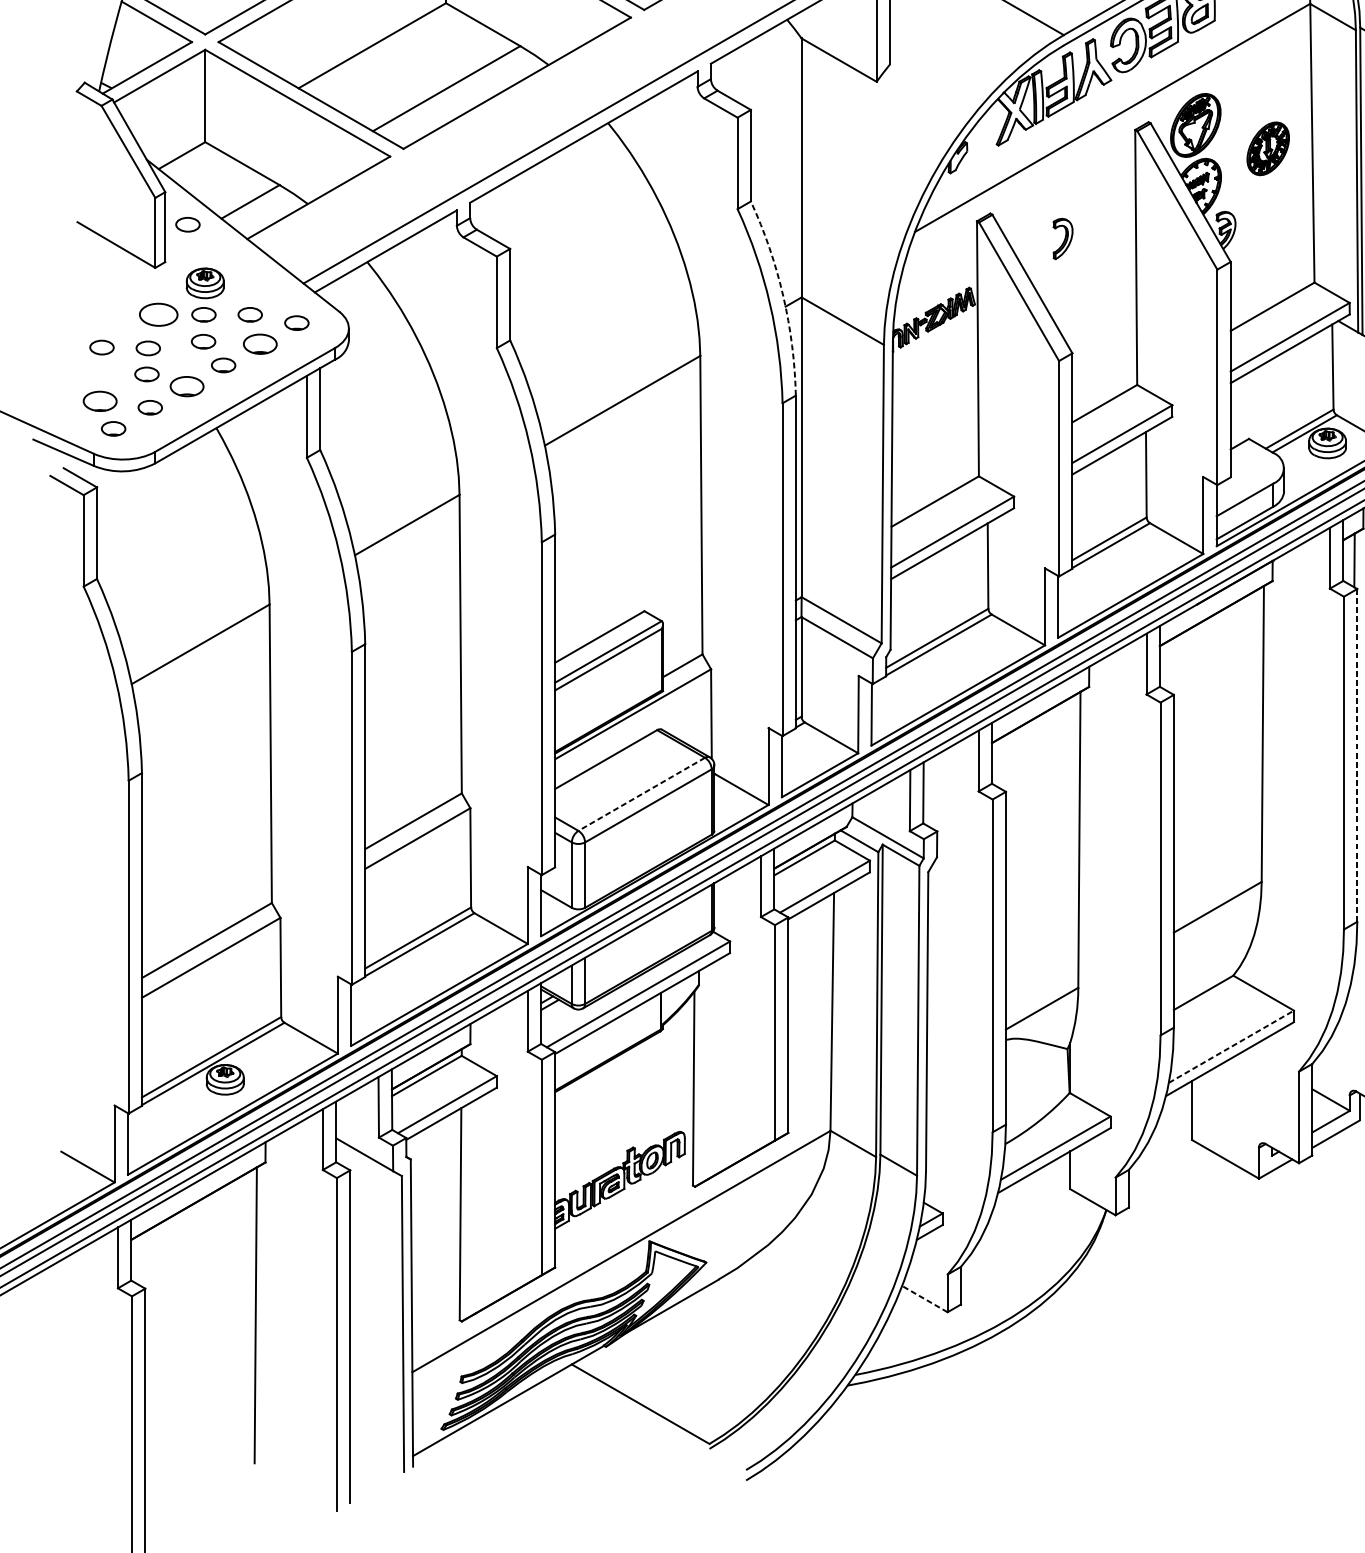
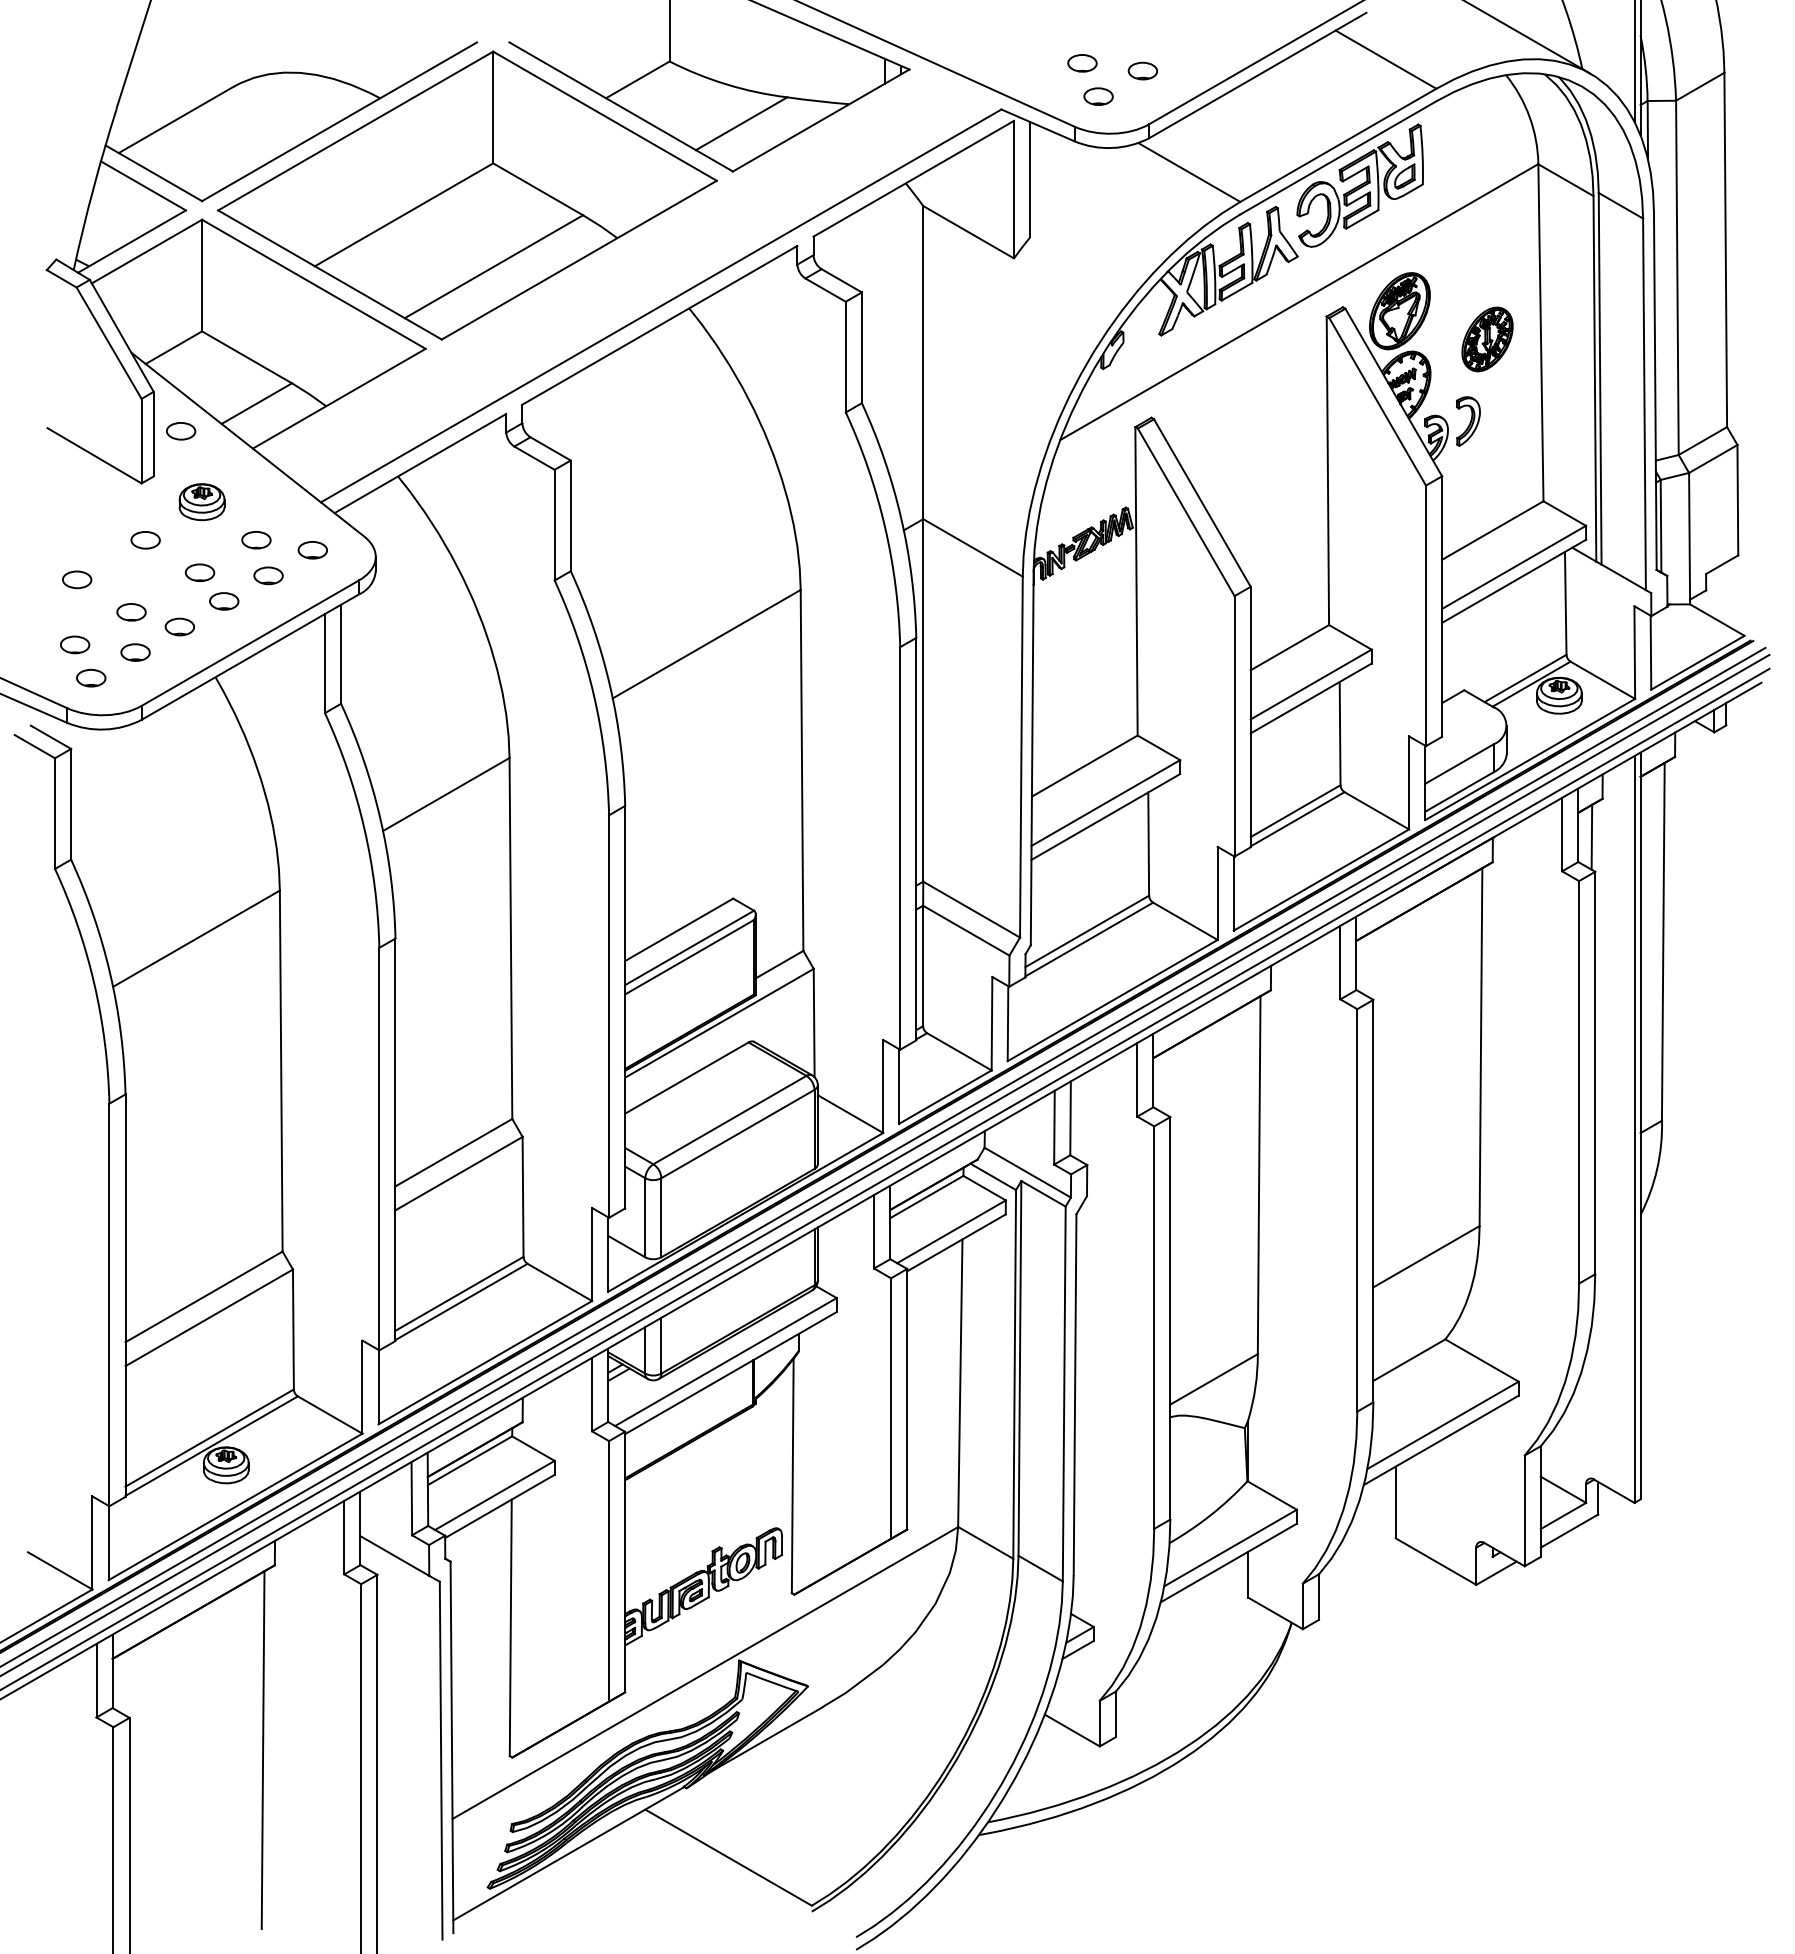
part: (1063, 238) -> (1468, 421), moved
arc: (783, 296) -> (901, 517), dashed -> solid
part: (158, 315) -> (145, 540), size x0.62
part: (203, 315) -> (200, 540), removed
part: (260, 344) -> (268, 575), size x0.71
part: (148, 348) -> (133, 580), removed
part: (186, 386) -> (179, 626), size x0.71
part: (100, 401) -> (75, 644), size x0.71
line: (1357, 755) -> (1595, 1073), dashed -> solid
line: (641, 794) -> (729, 1120), dashed -> solid
line: (1231, 1046) -> (1443, 1425), dashed -> solid
line: (925, 1299) -> (1072, 1730), dashed -> solid

